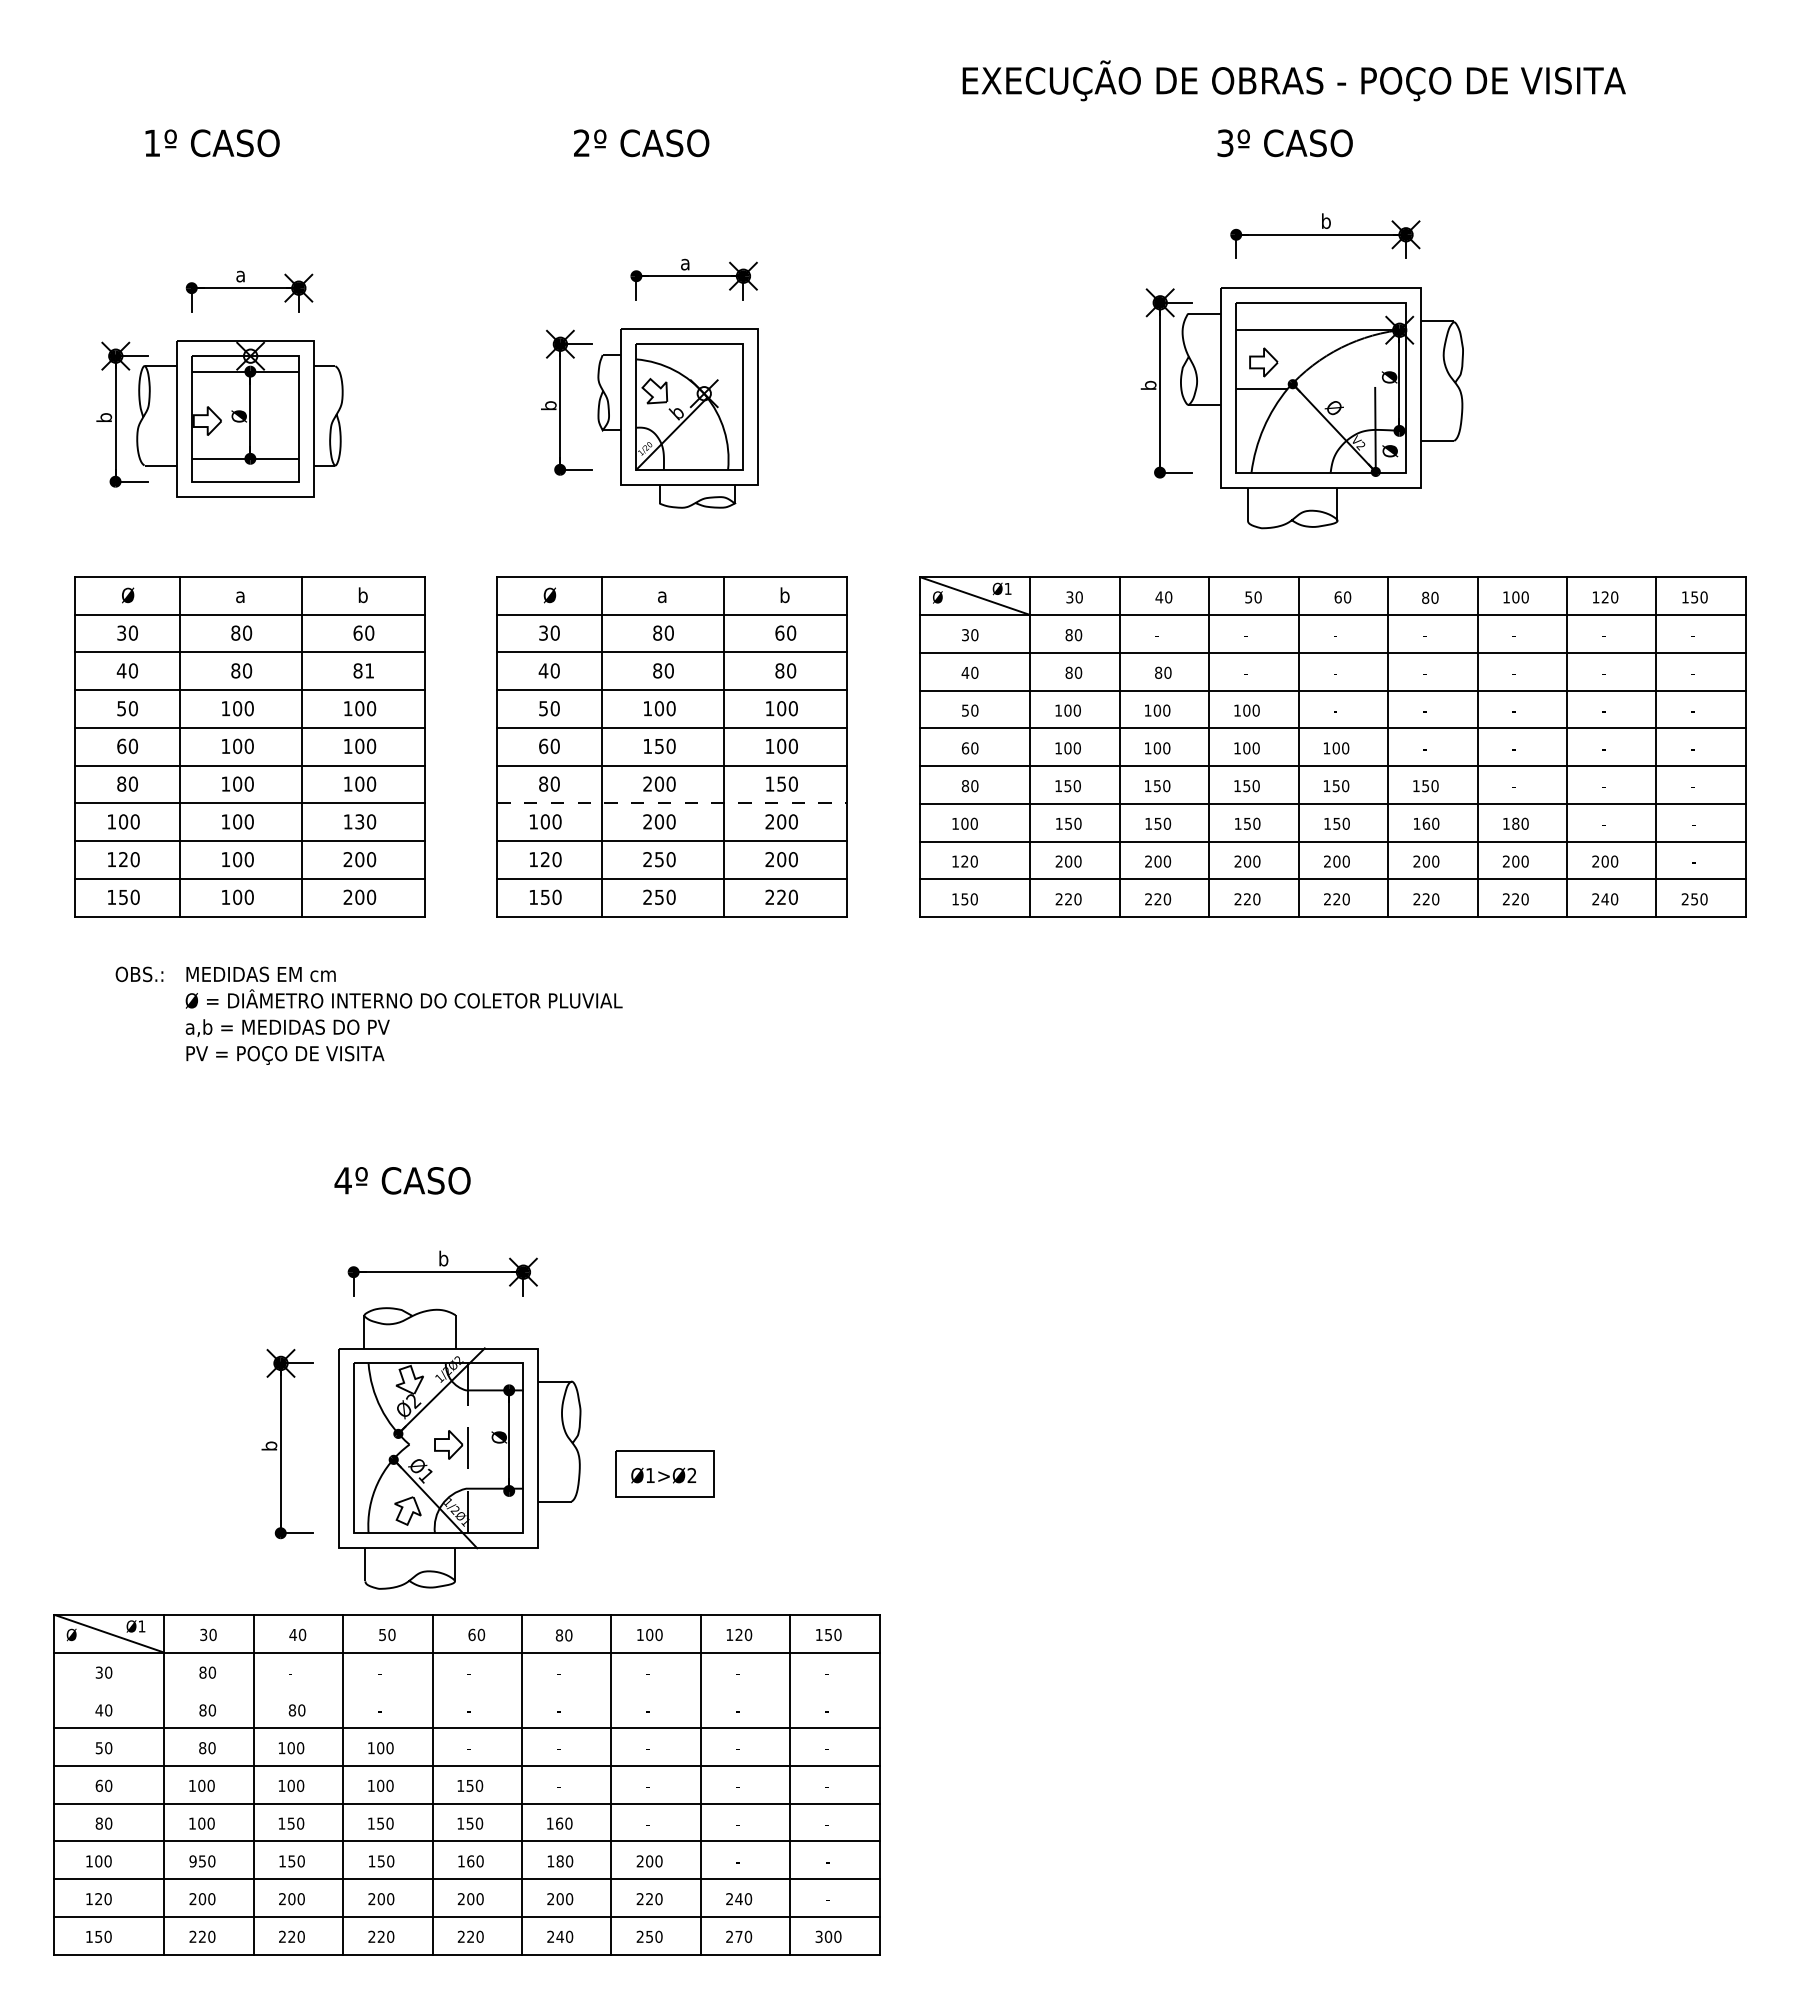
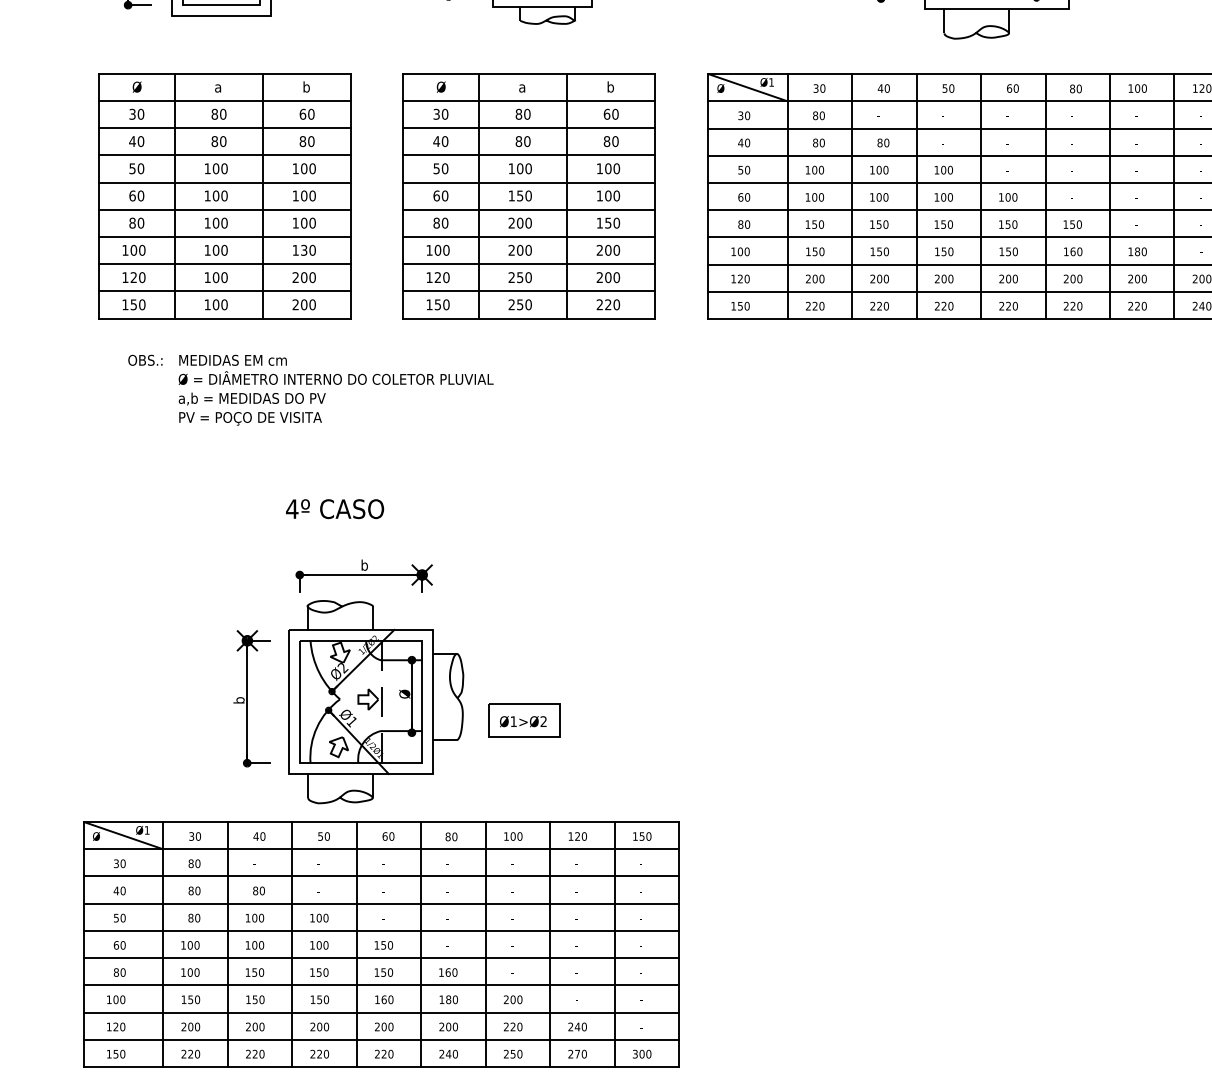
text: (369, 670) -> (311, 141), 81 -> 80
line: (671, 803) -> (528, 237), dashed -> solid
line: (466, 1690) -> (381, 876), added
text: (192, 1861) -> (183, 999), 950 -> 150

